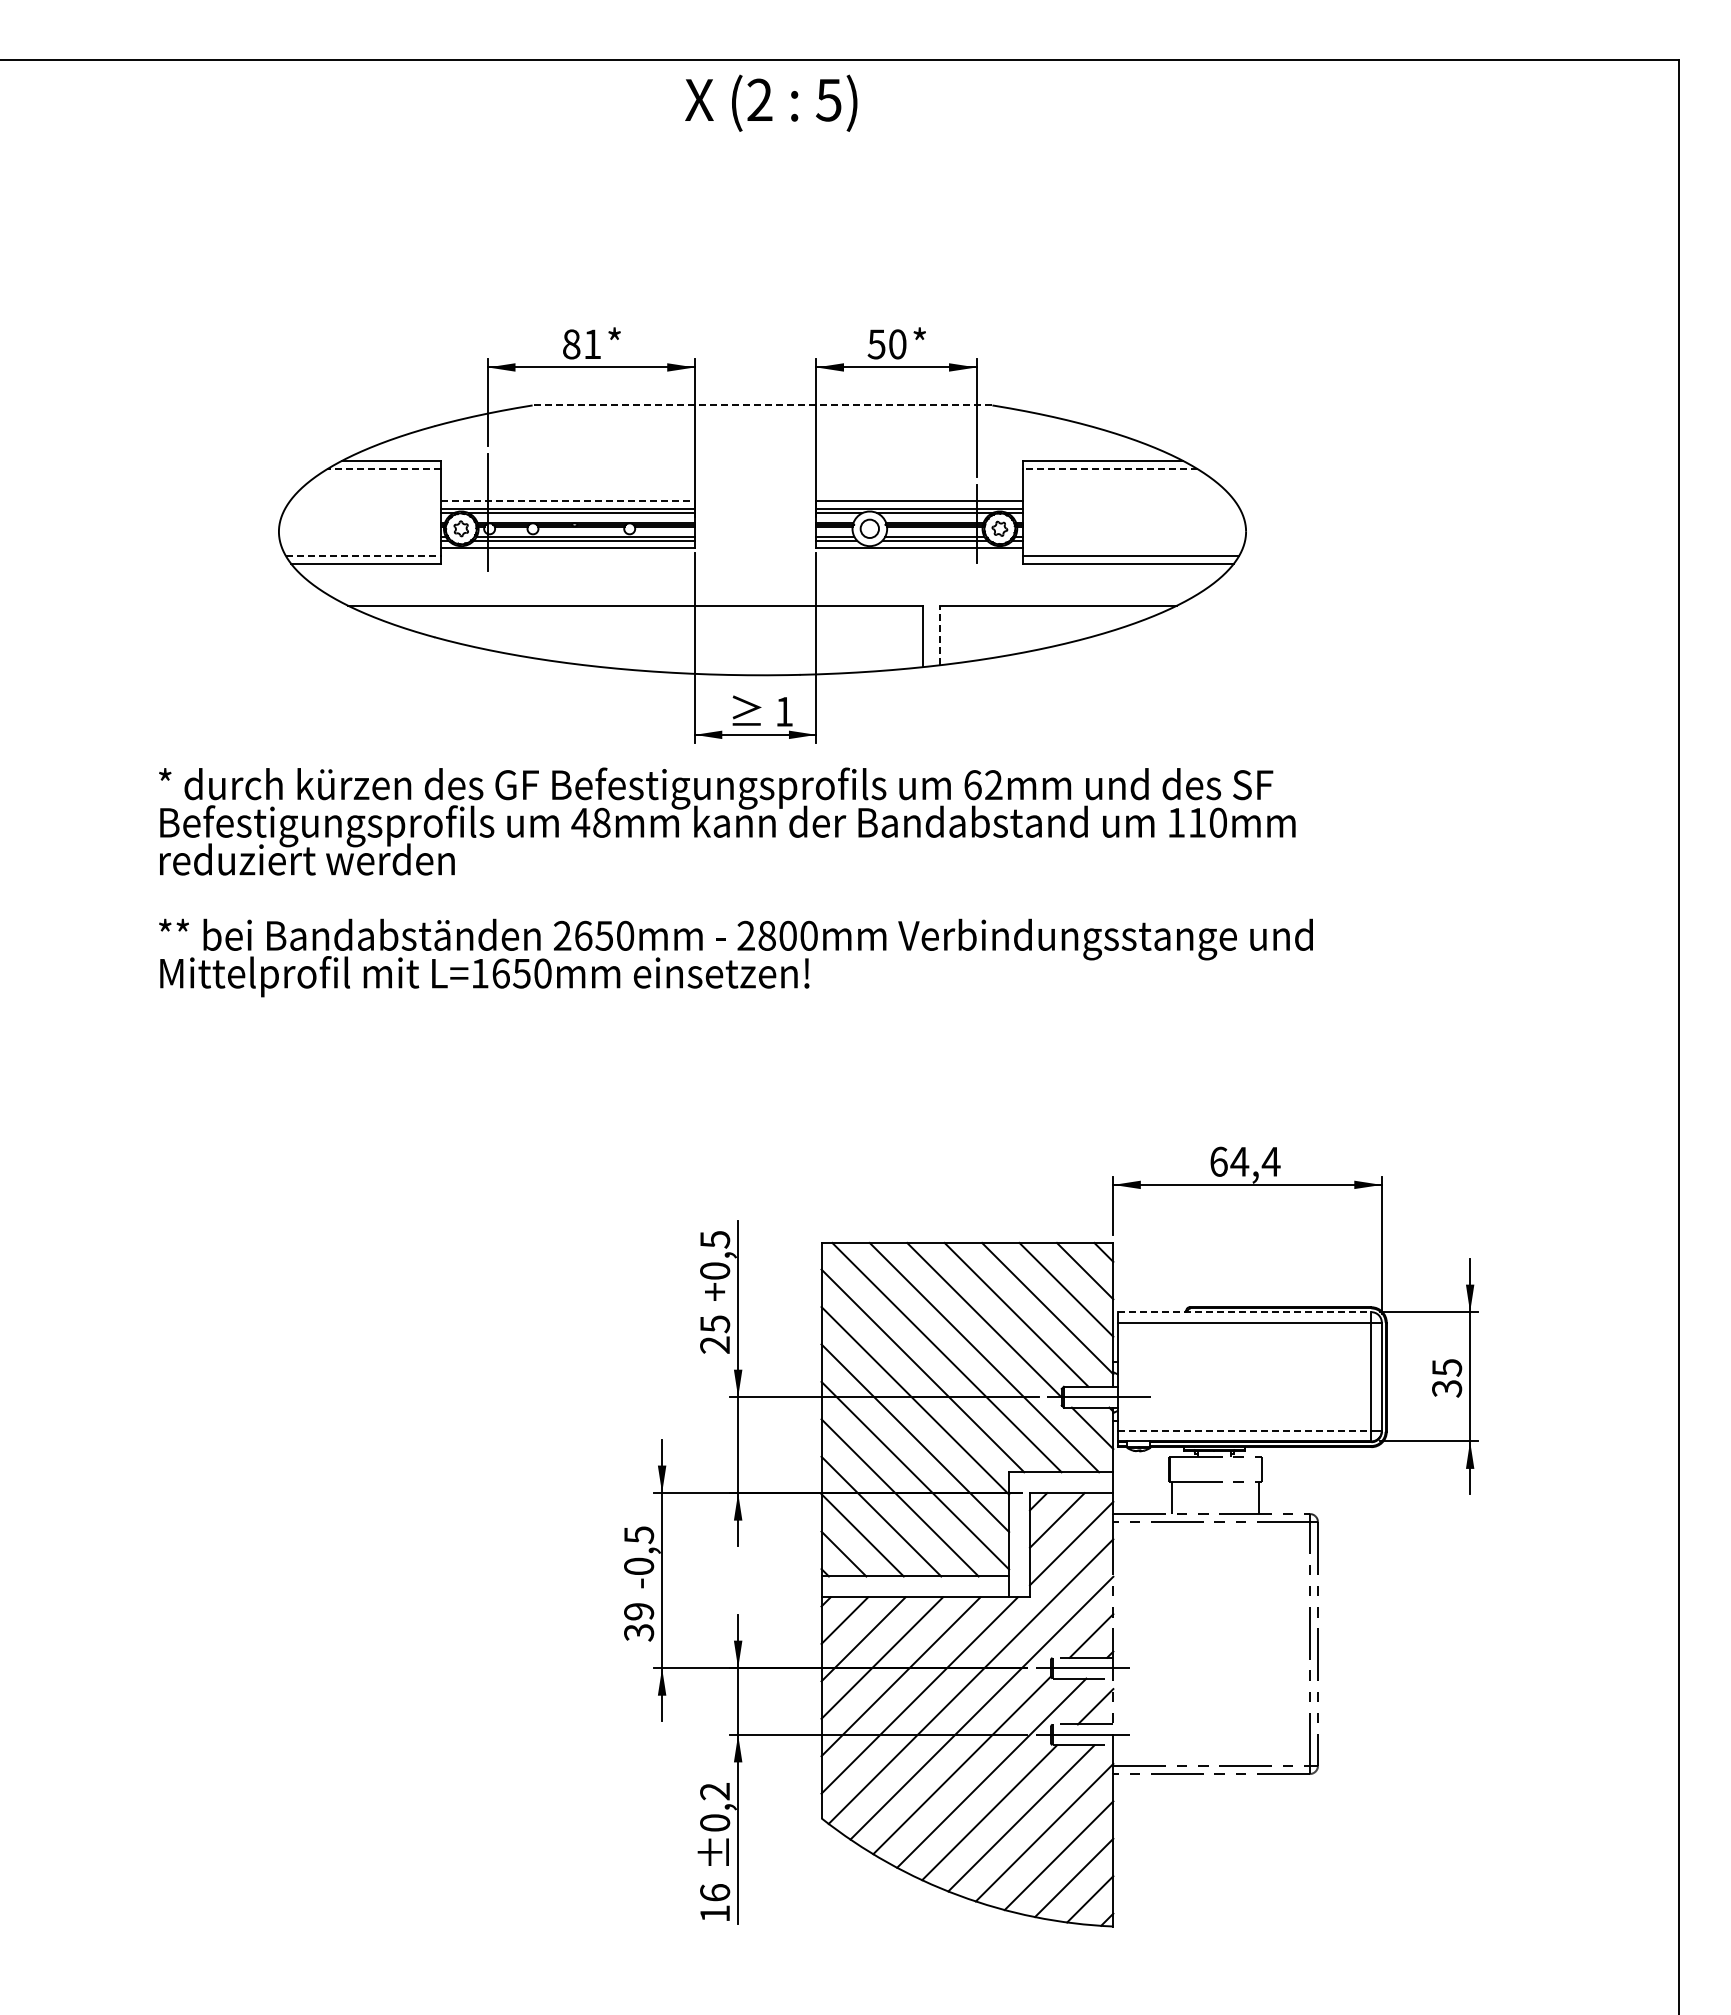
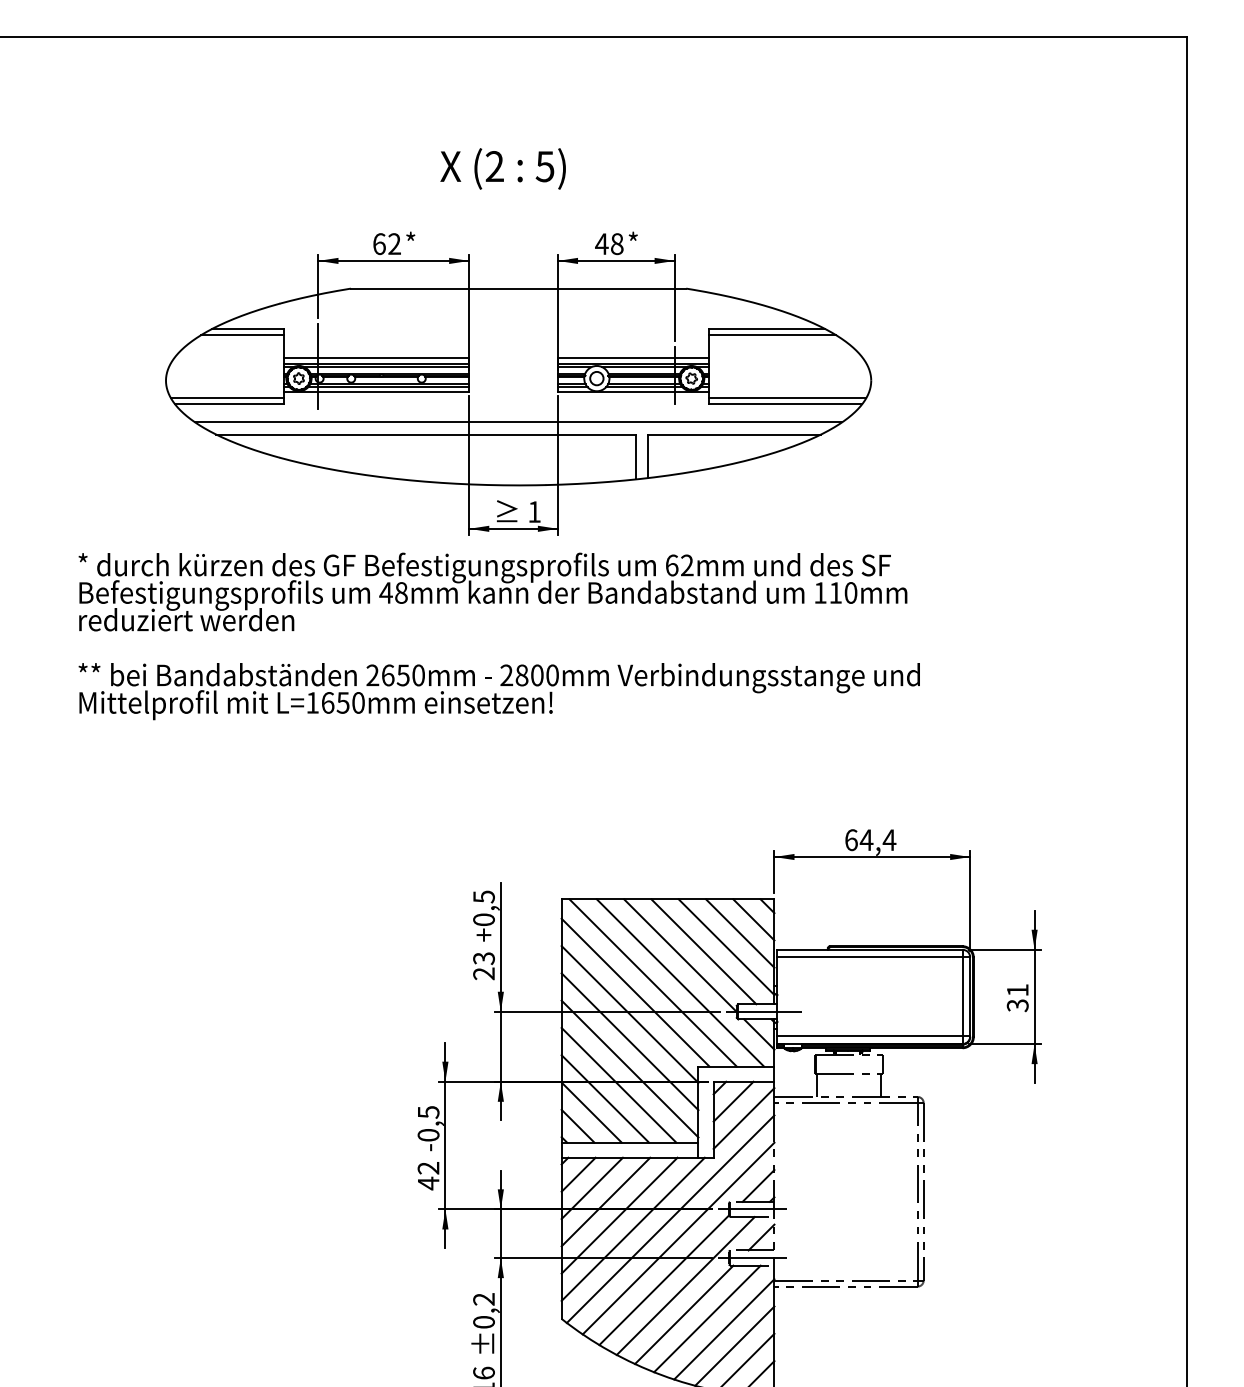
text: (771, 102) -> (503, 168), moved
text: (582, 344) -> (387, 244), 81 -> 62
text: (886, 344) -> (609, 244), 50 -> 48
line: (762, 405) -> (518, 288), dashed -> solid
line: (384, 469) -> (242, 335), dashed -> solid
line: (1109, 469) -> (771, 335), dashed -> solid
line: (568, 500) -> (377, 357), dashed -> solid
line: (363, 555) -> (227, 398), dashed -> solid
line: (762, 588) -> (518, 422), added
line: (939, 635) -> (647, 456), dashed -> solid
line: (1244, 1312) -> (870, 950), dashed -> solid
text: (714, 1324) -> (483, 958), 25 -> 23
text: (1447, 1367) -> (1018, 990), 35 -> 31
line: (1244, 1430) -> (870, 1036), dashed -> solid
text: (639, 1622) -> (428, 1176), 39 -> 42

